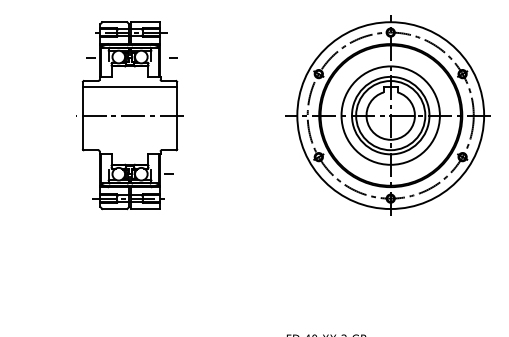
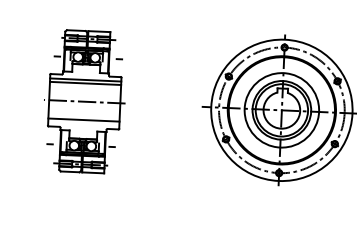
line: (130, 91) -> (85, 83), added
line: (130, 139) -> (84, 119), added
line: (86, 173) -> (49, 144), added

